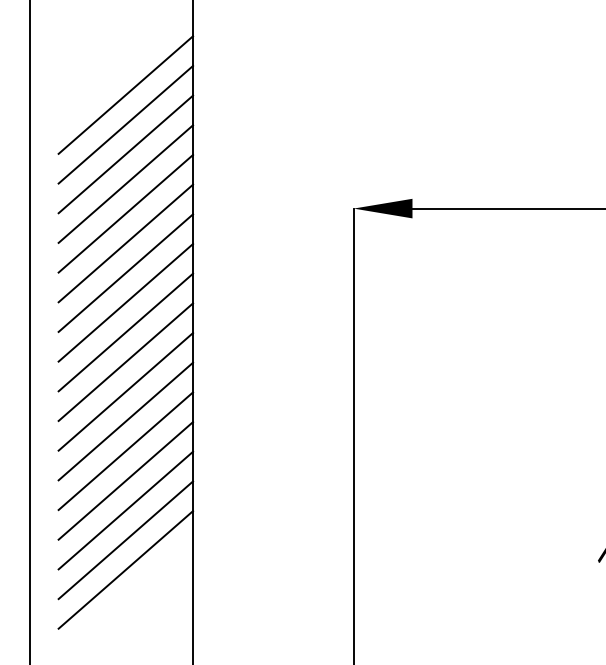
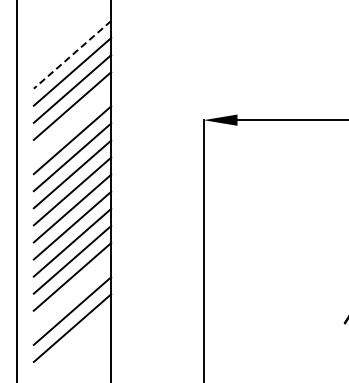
line: (125, 96) -> (72, 55), solid -> dashed
line: (125, 214) -> (72, 123), removed
line: (125, 509) -> (72, 293), removed

